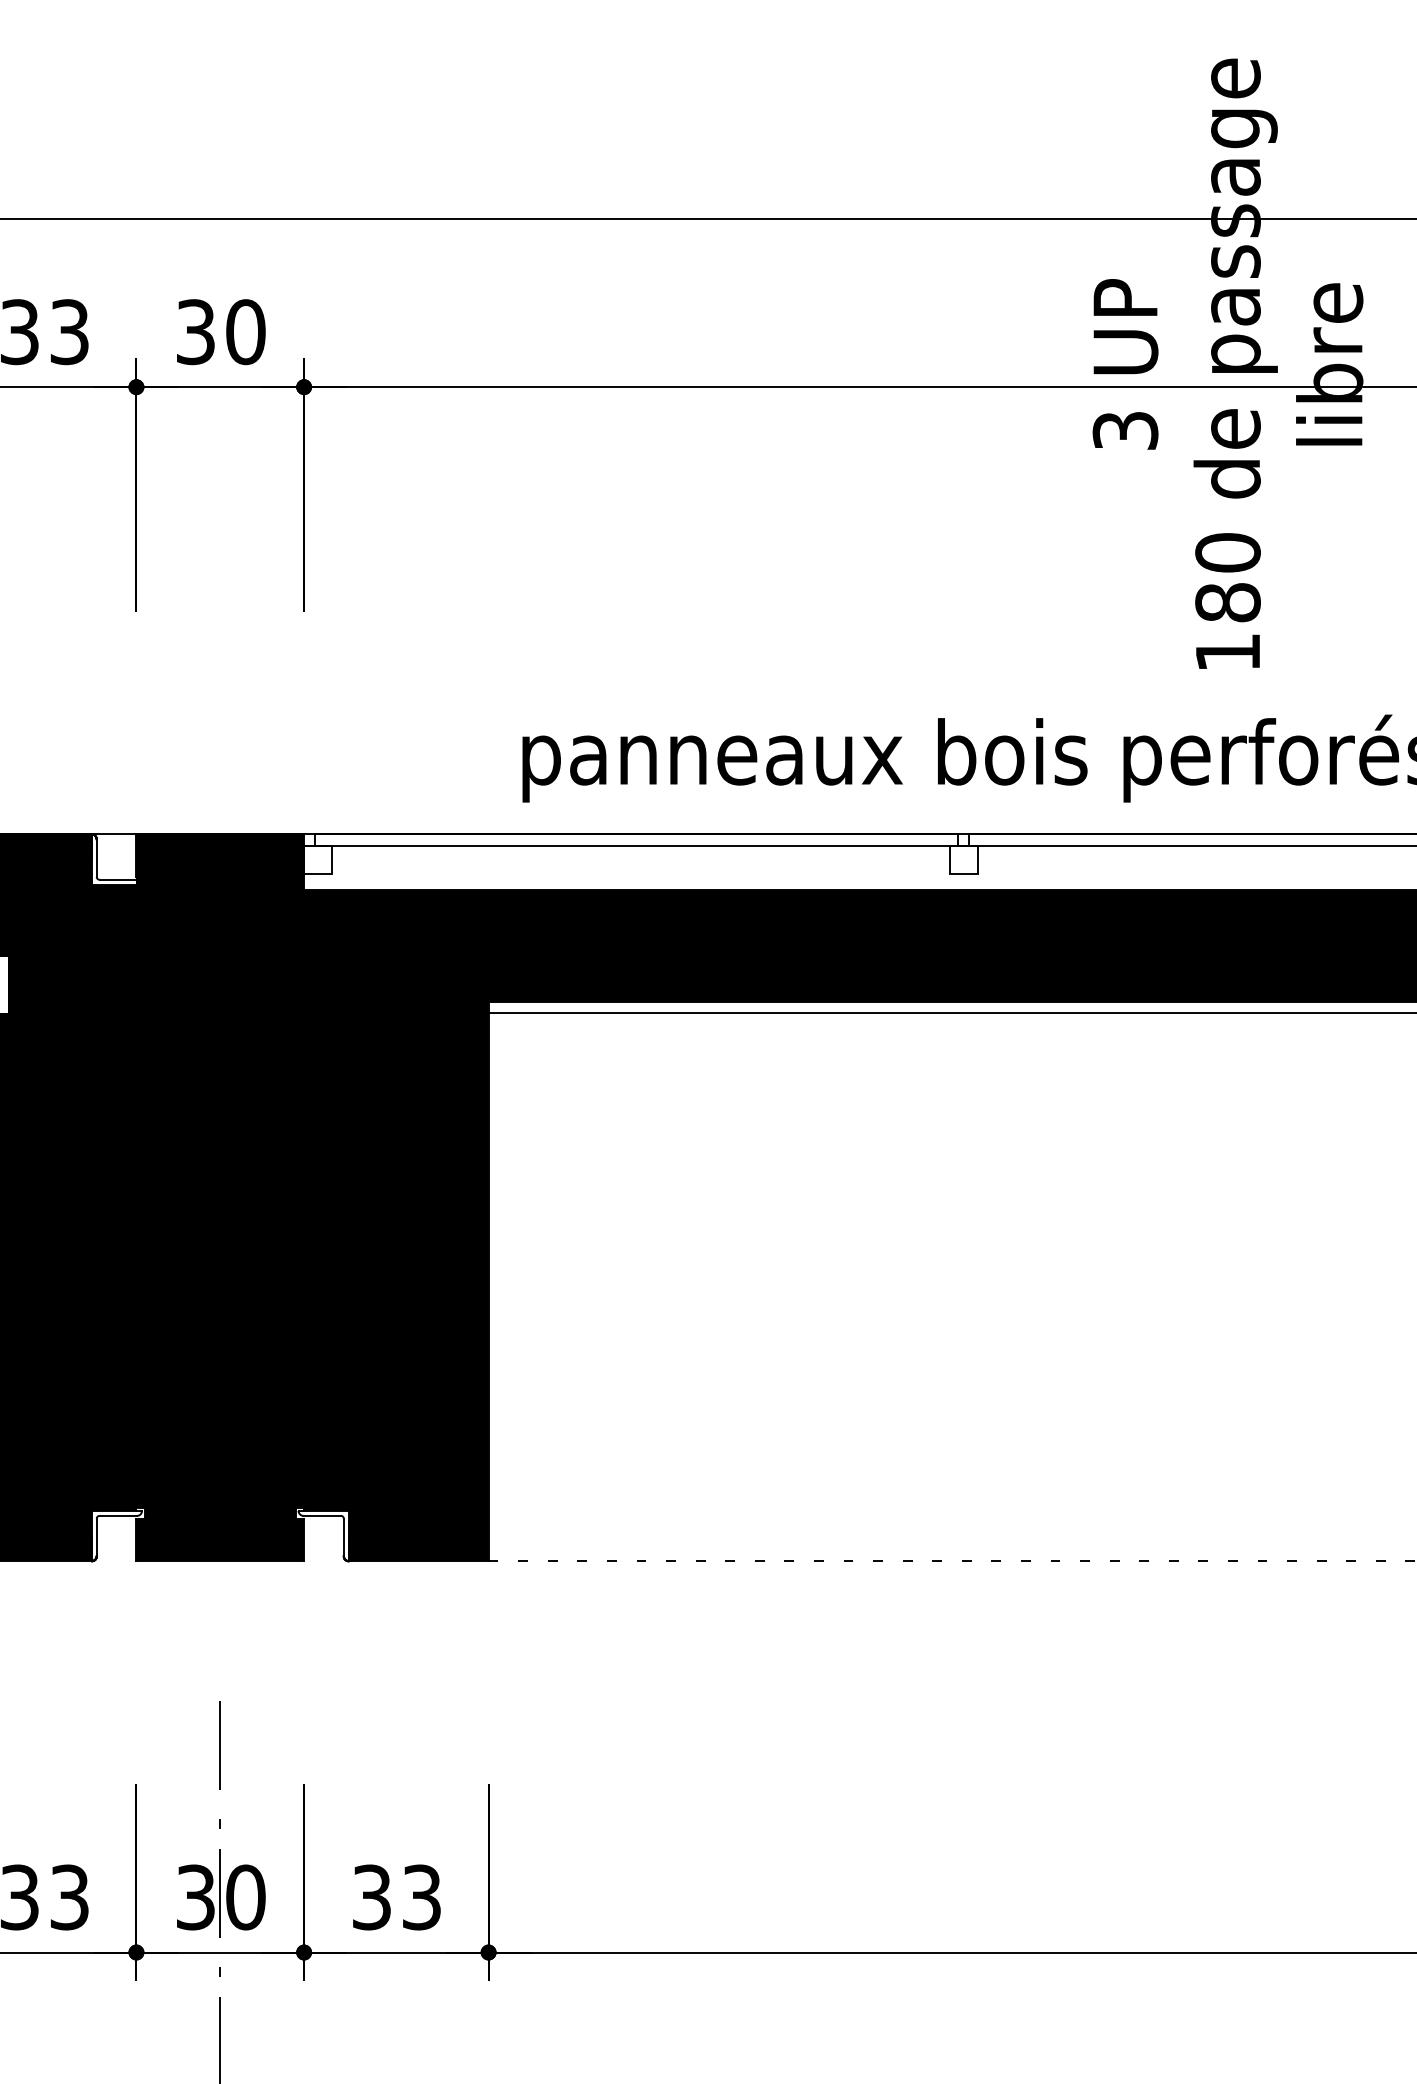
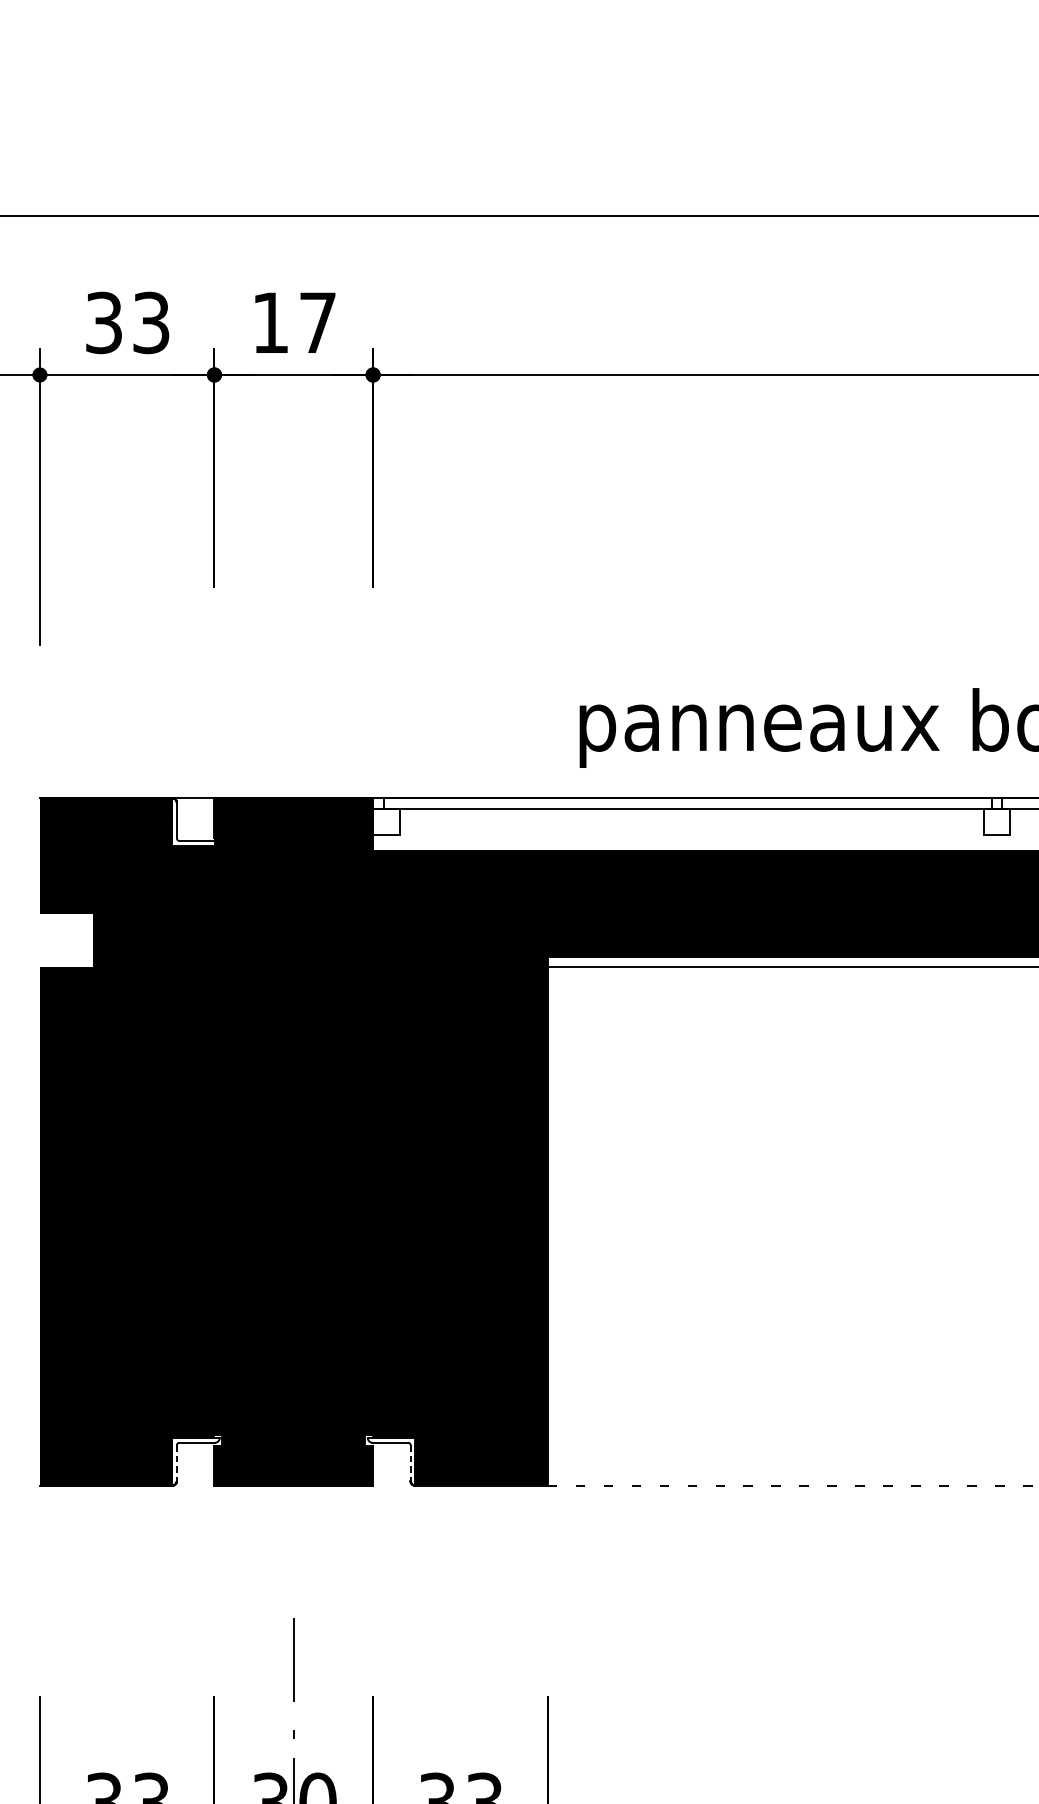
text: (221, 332) -> (294, 323), 30 -> 17
line: (96, 1537) -> (176, 1463), solid -> dashed
line: (343, 1537) -> (410, 1463), solid -> dashed

